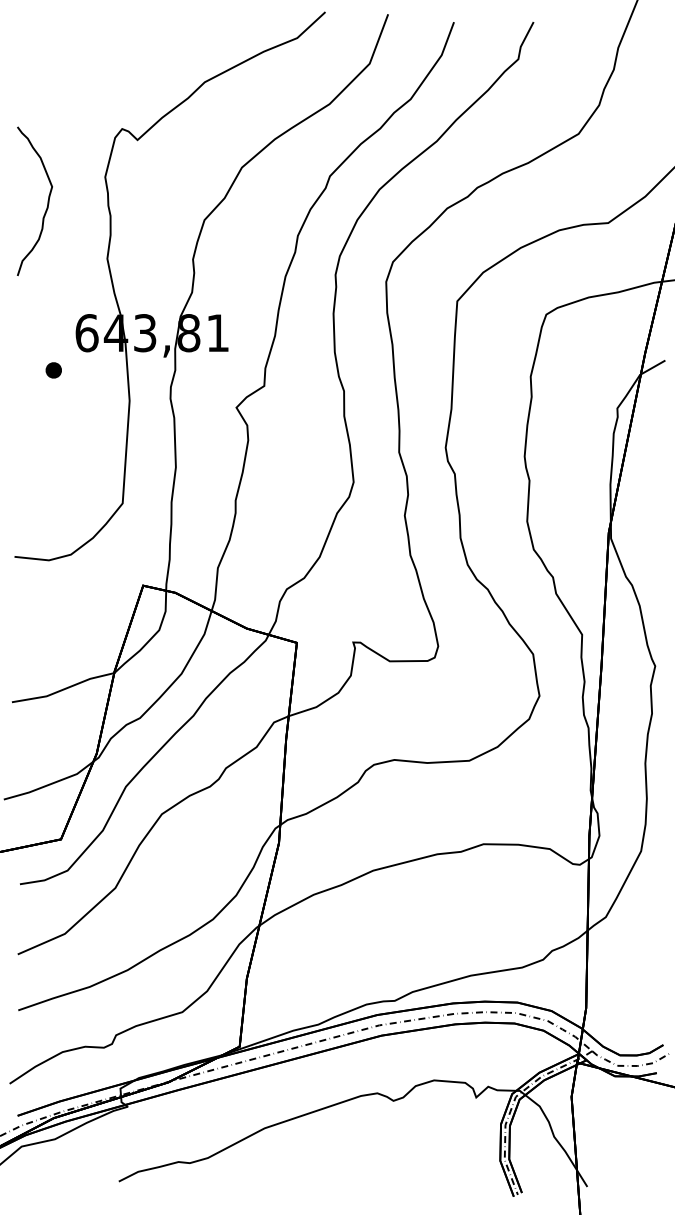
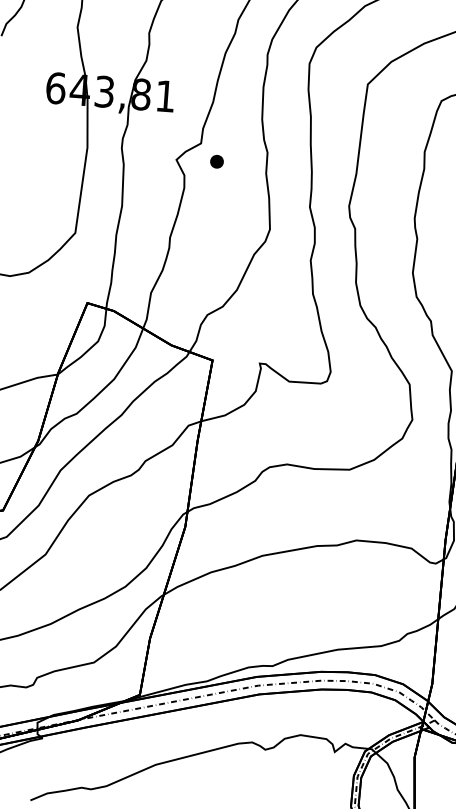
part: (53, 370) -> (216, 161), moved

